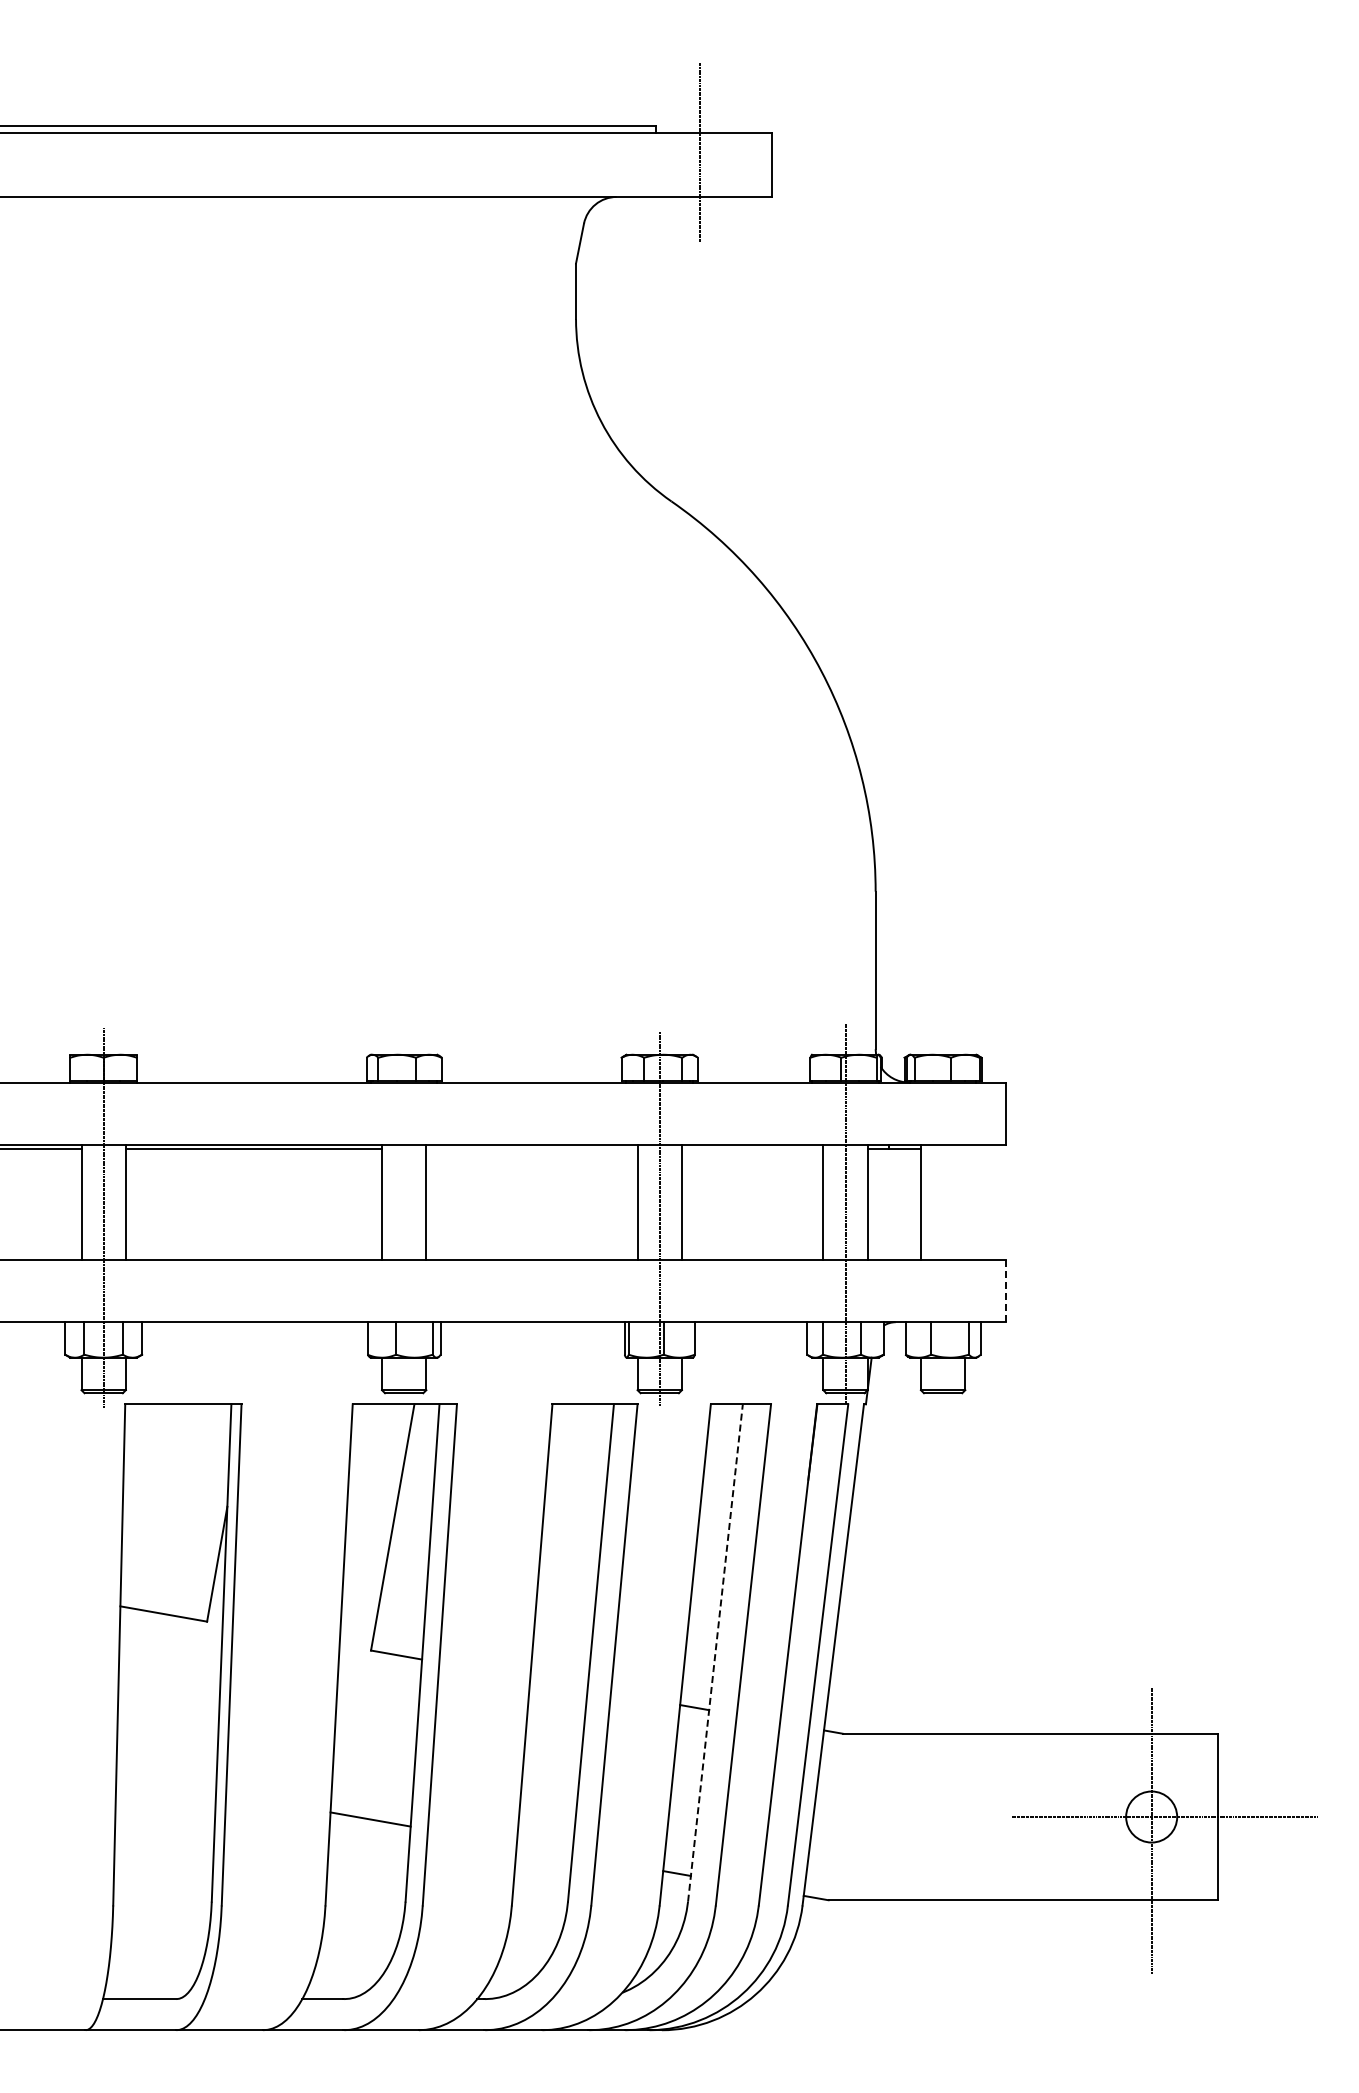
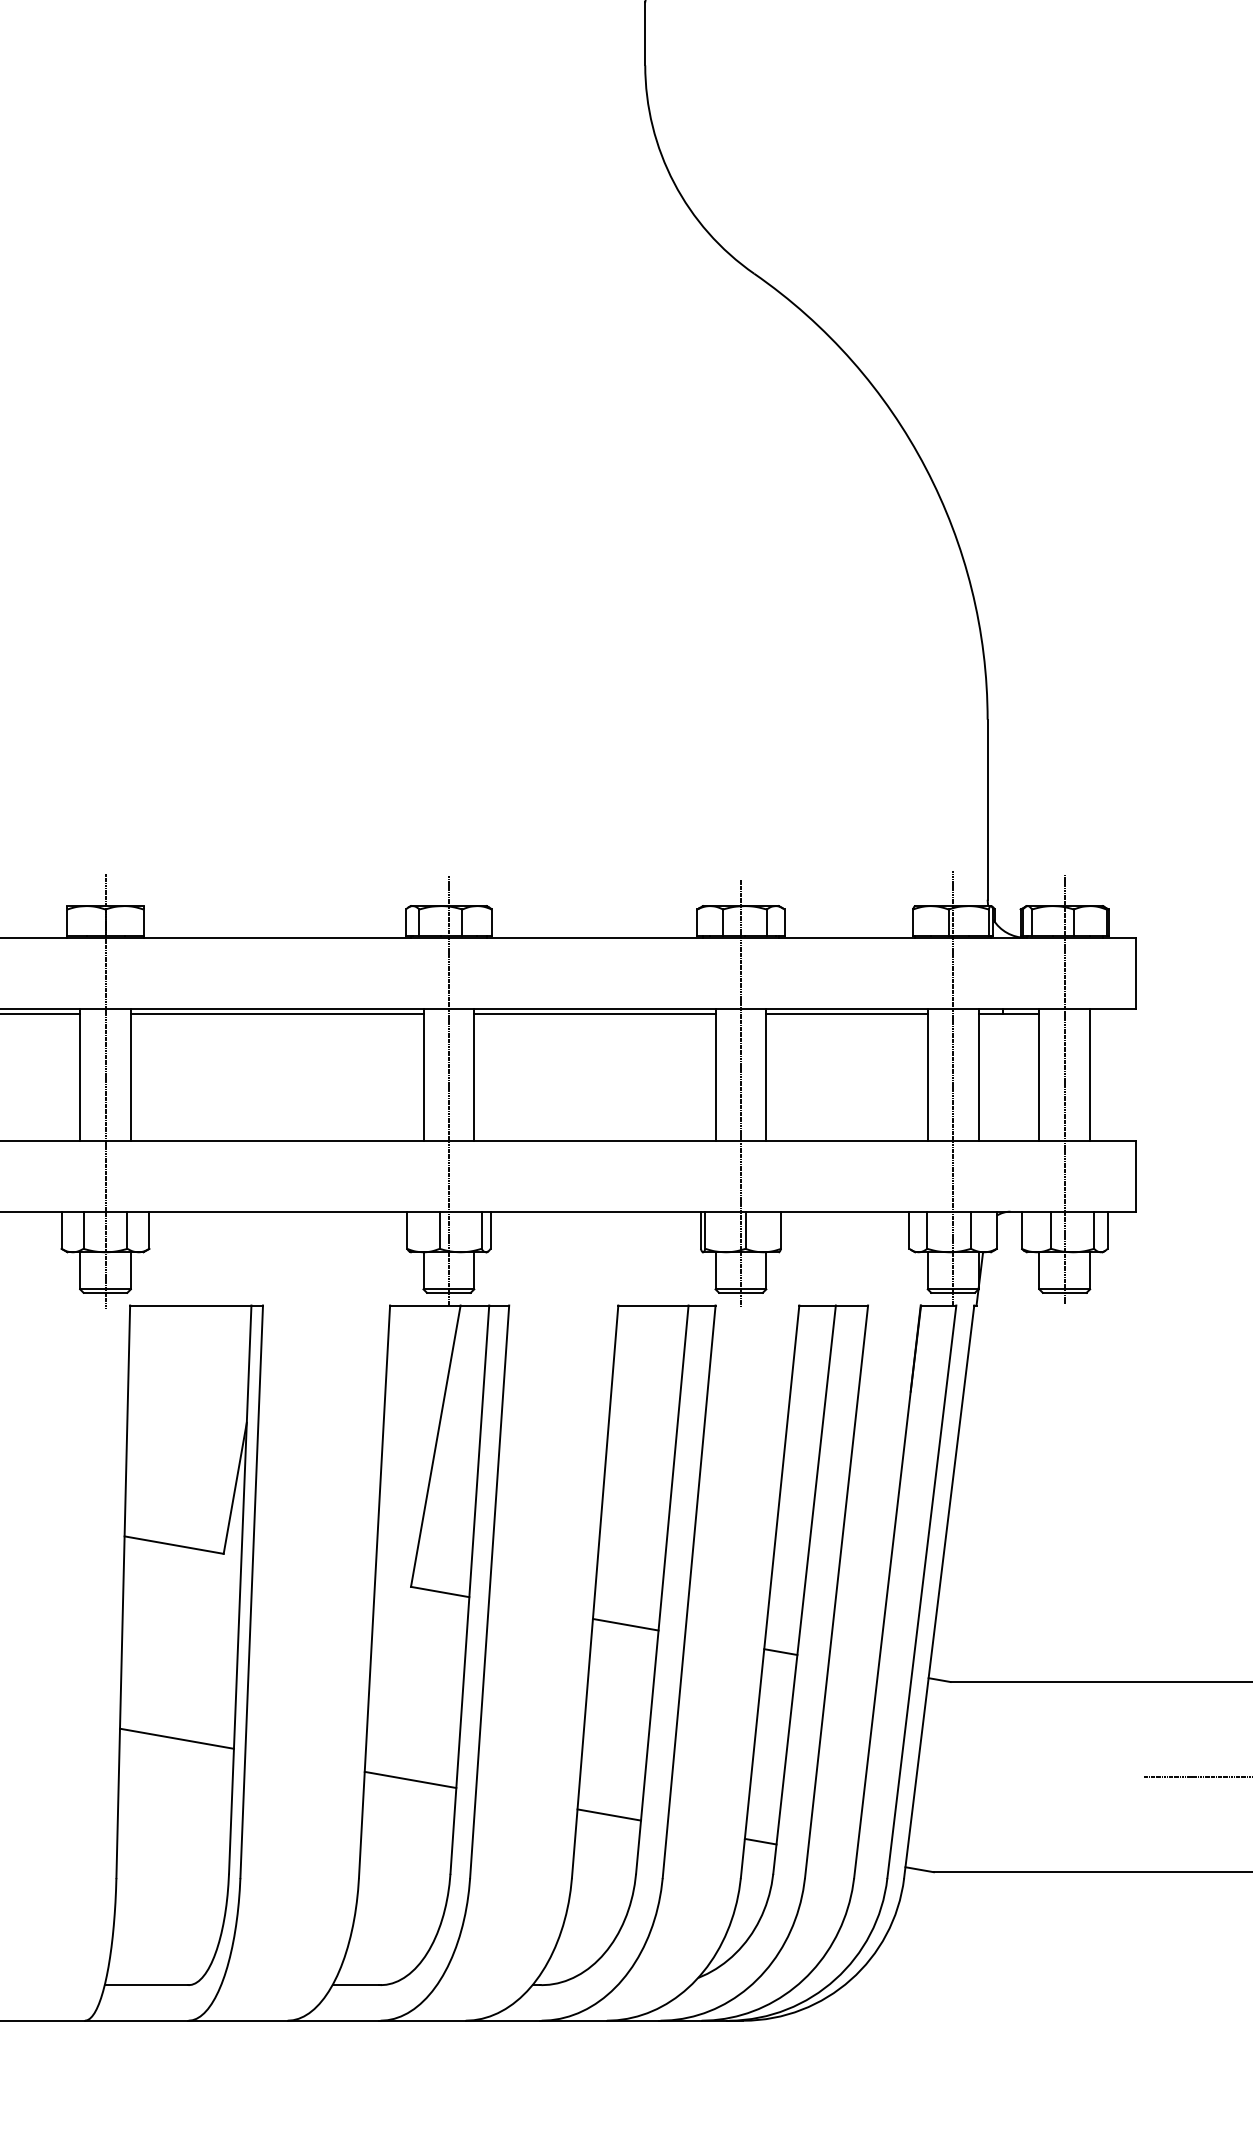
line: (531, 1149) -> (594, 1014), added
line: (752, 1149) -> (846, 1014), added
line: (965, 1202) -> (1090, 1074), added
line: (943, 1214) -> (1065, 1088), added
line: (404, 1216) -> (449, 1090), added
line: (1005, 1290) -> (1136, 1175), dashed -> solid
line: (715, 1652) -> (804, 1589), dashed -> solid
line: (558, 1683) -> (625, 1624), added
line: (166, 1783) -> (177, 1738), added
line: (544, 1850) -> (609, 1815), added

